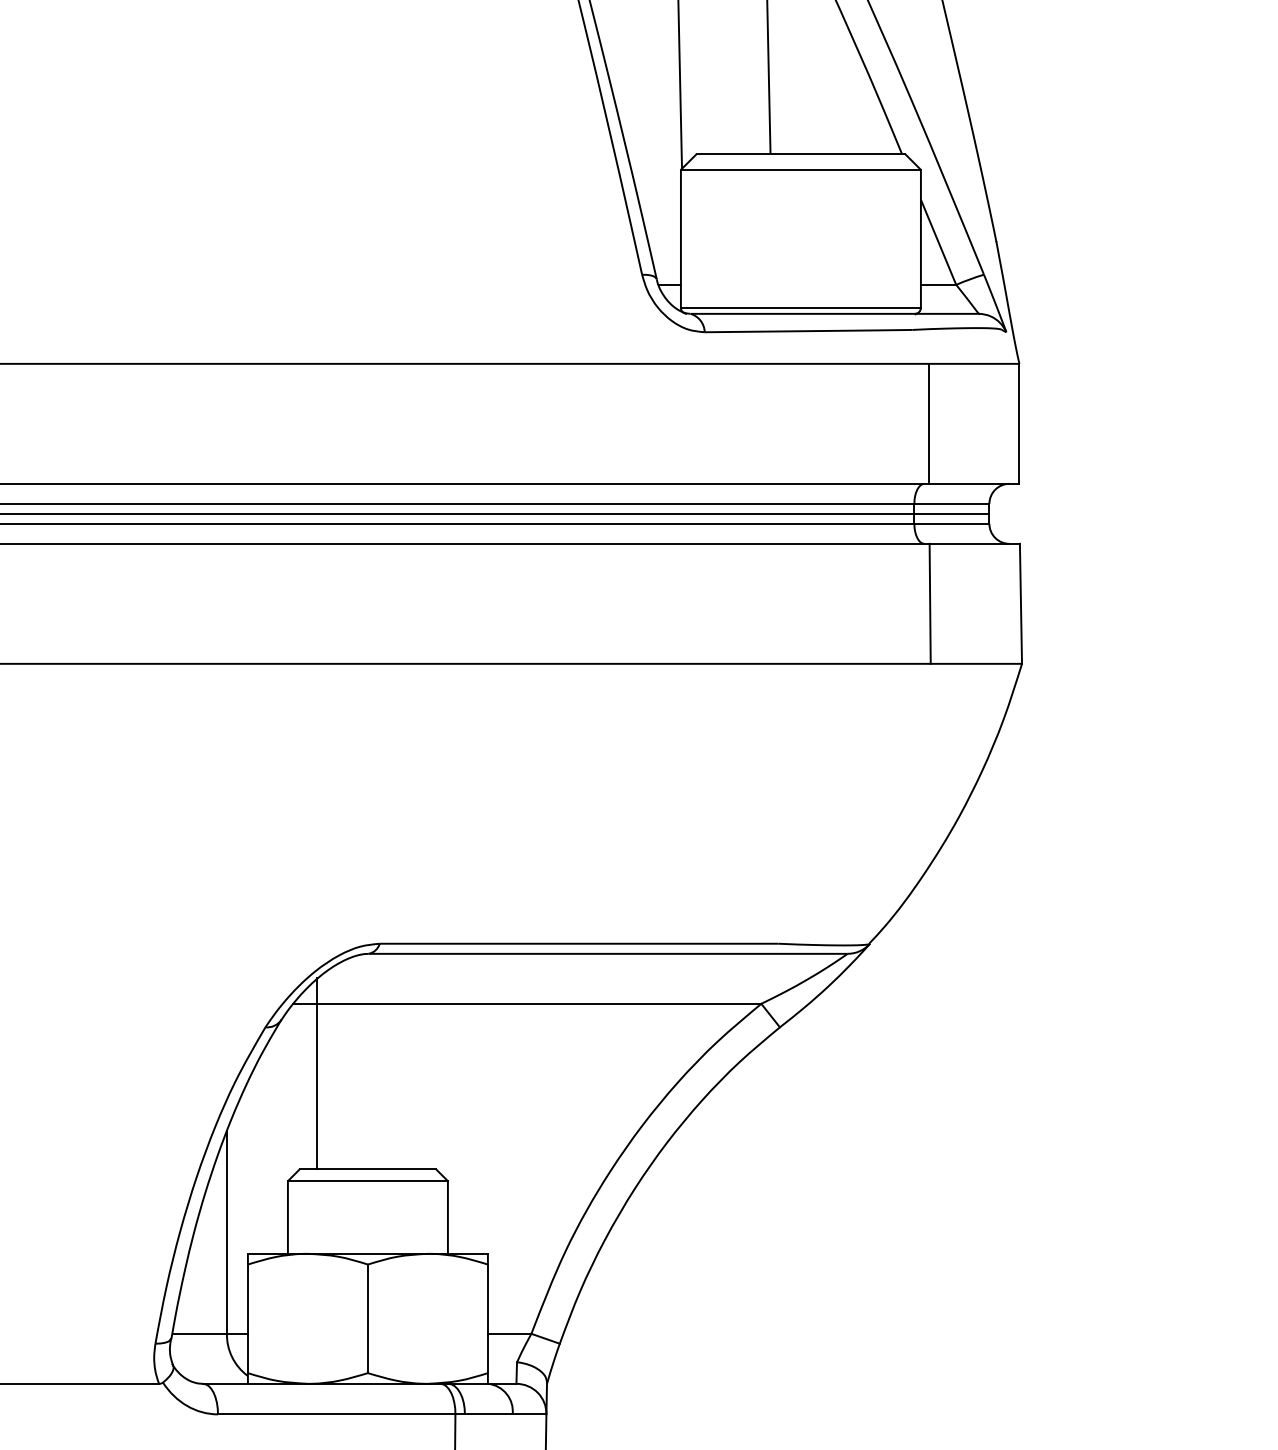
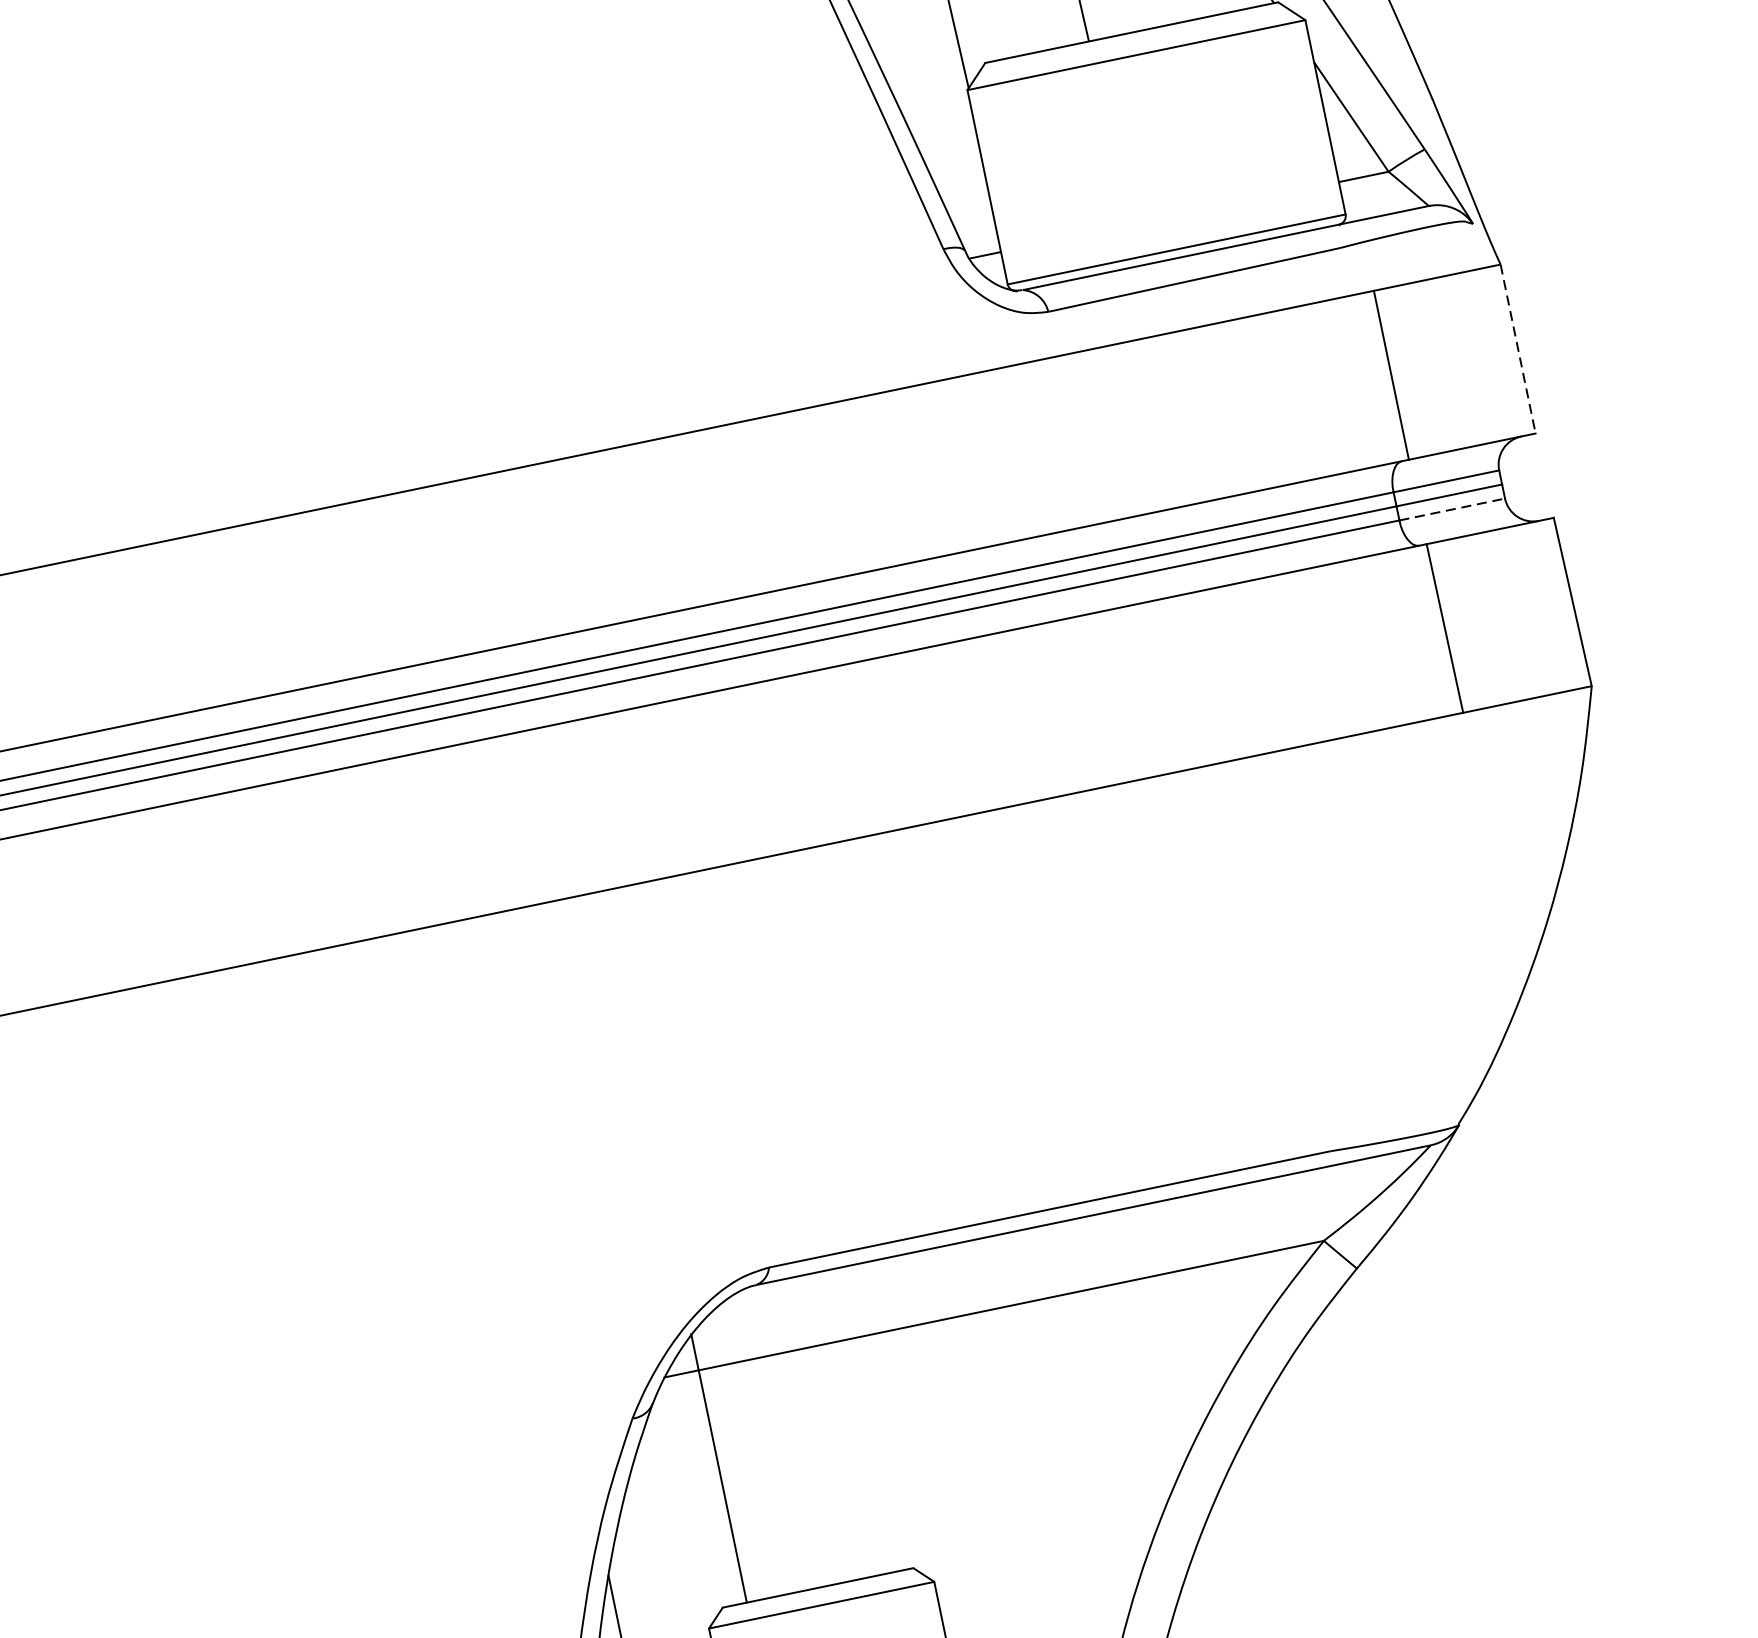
line: (1019, 423) -> (1518, 348), solid -> dashed
line: (952, 523) -> (1452, 508), solid -> dashed

